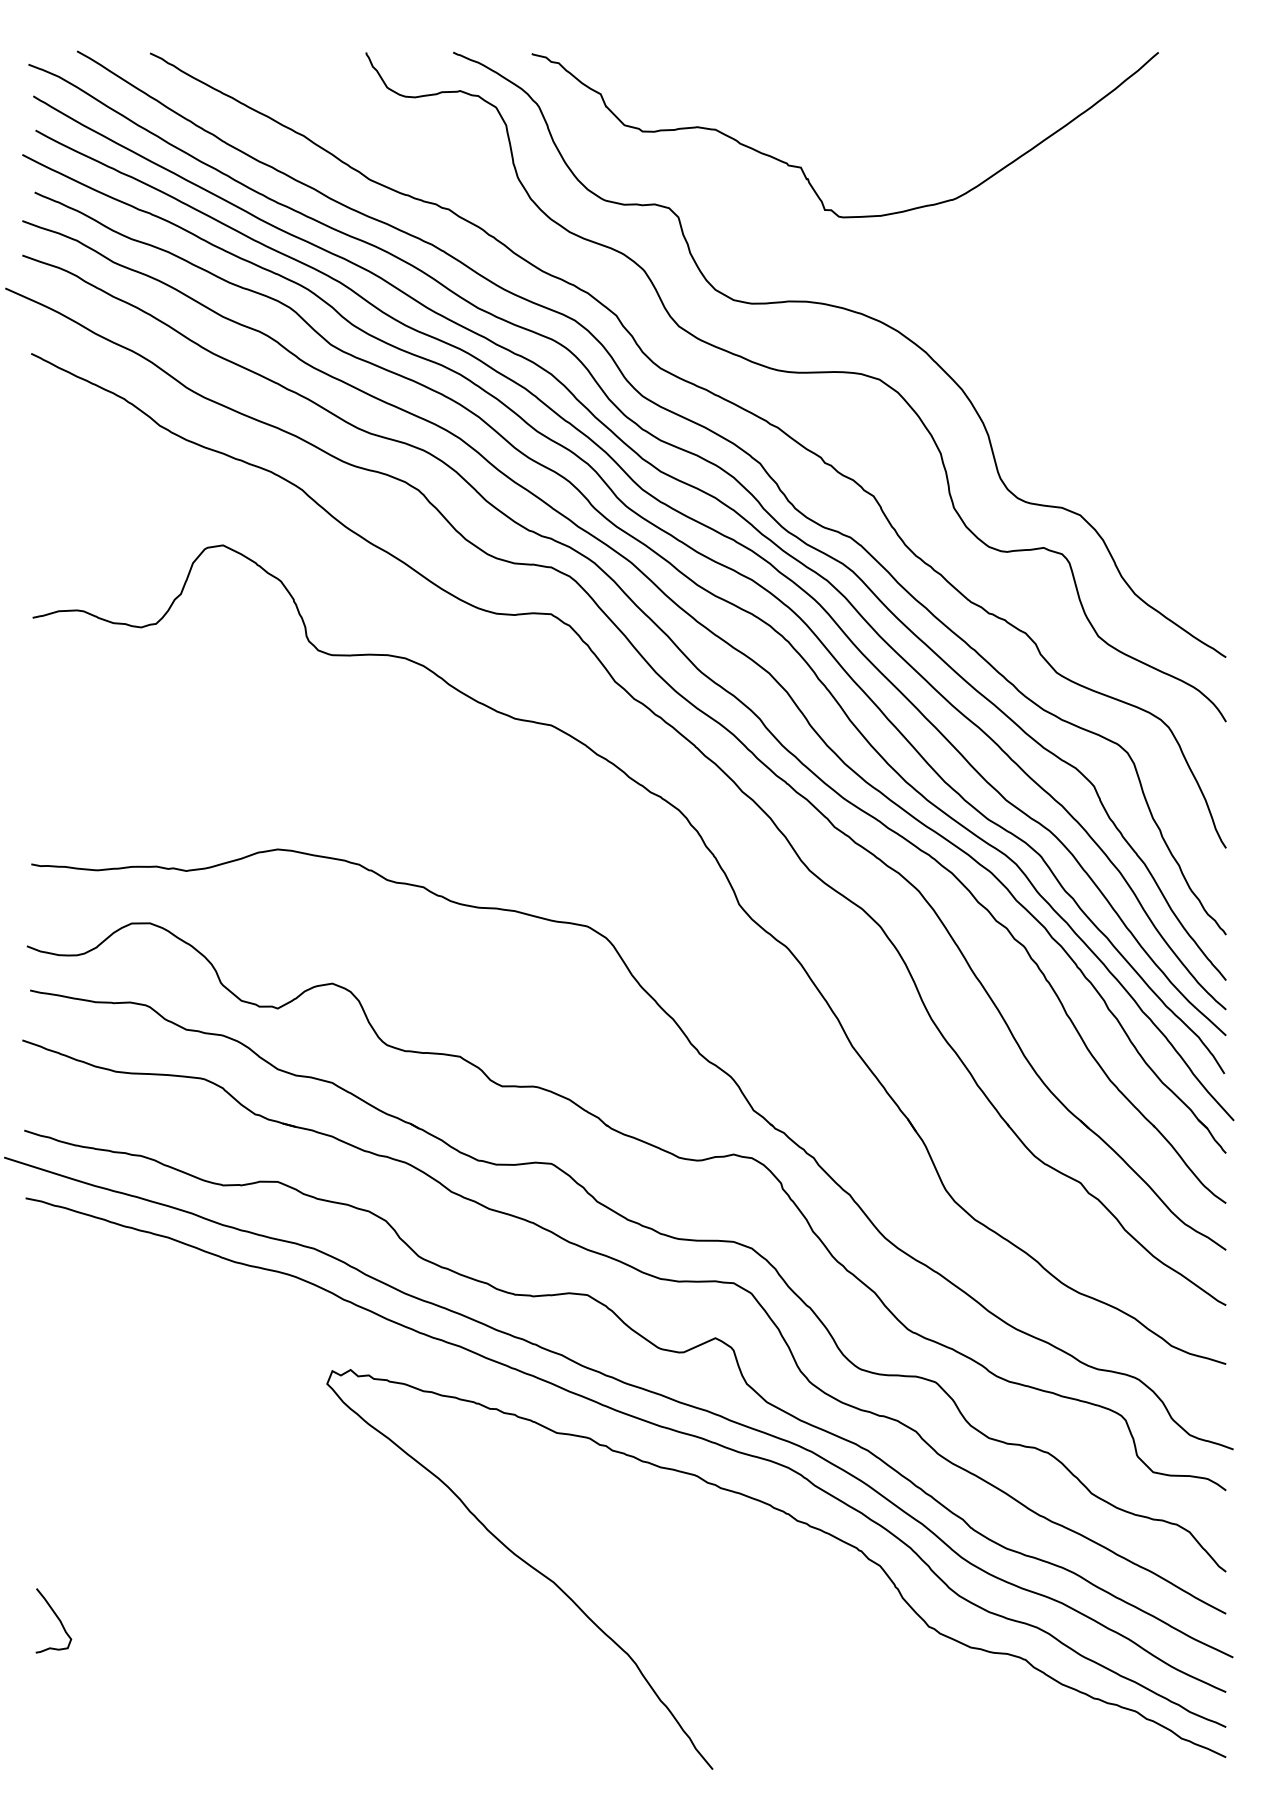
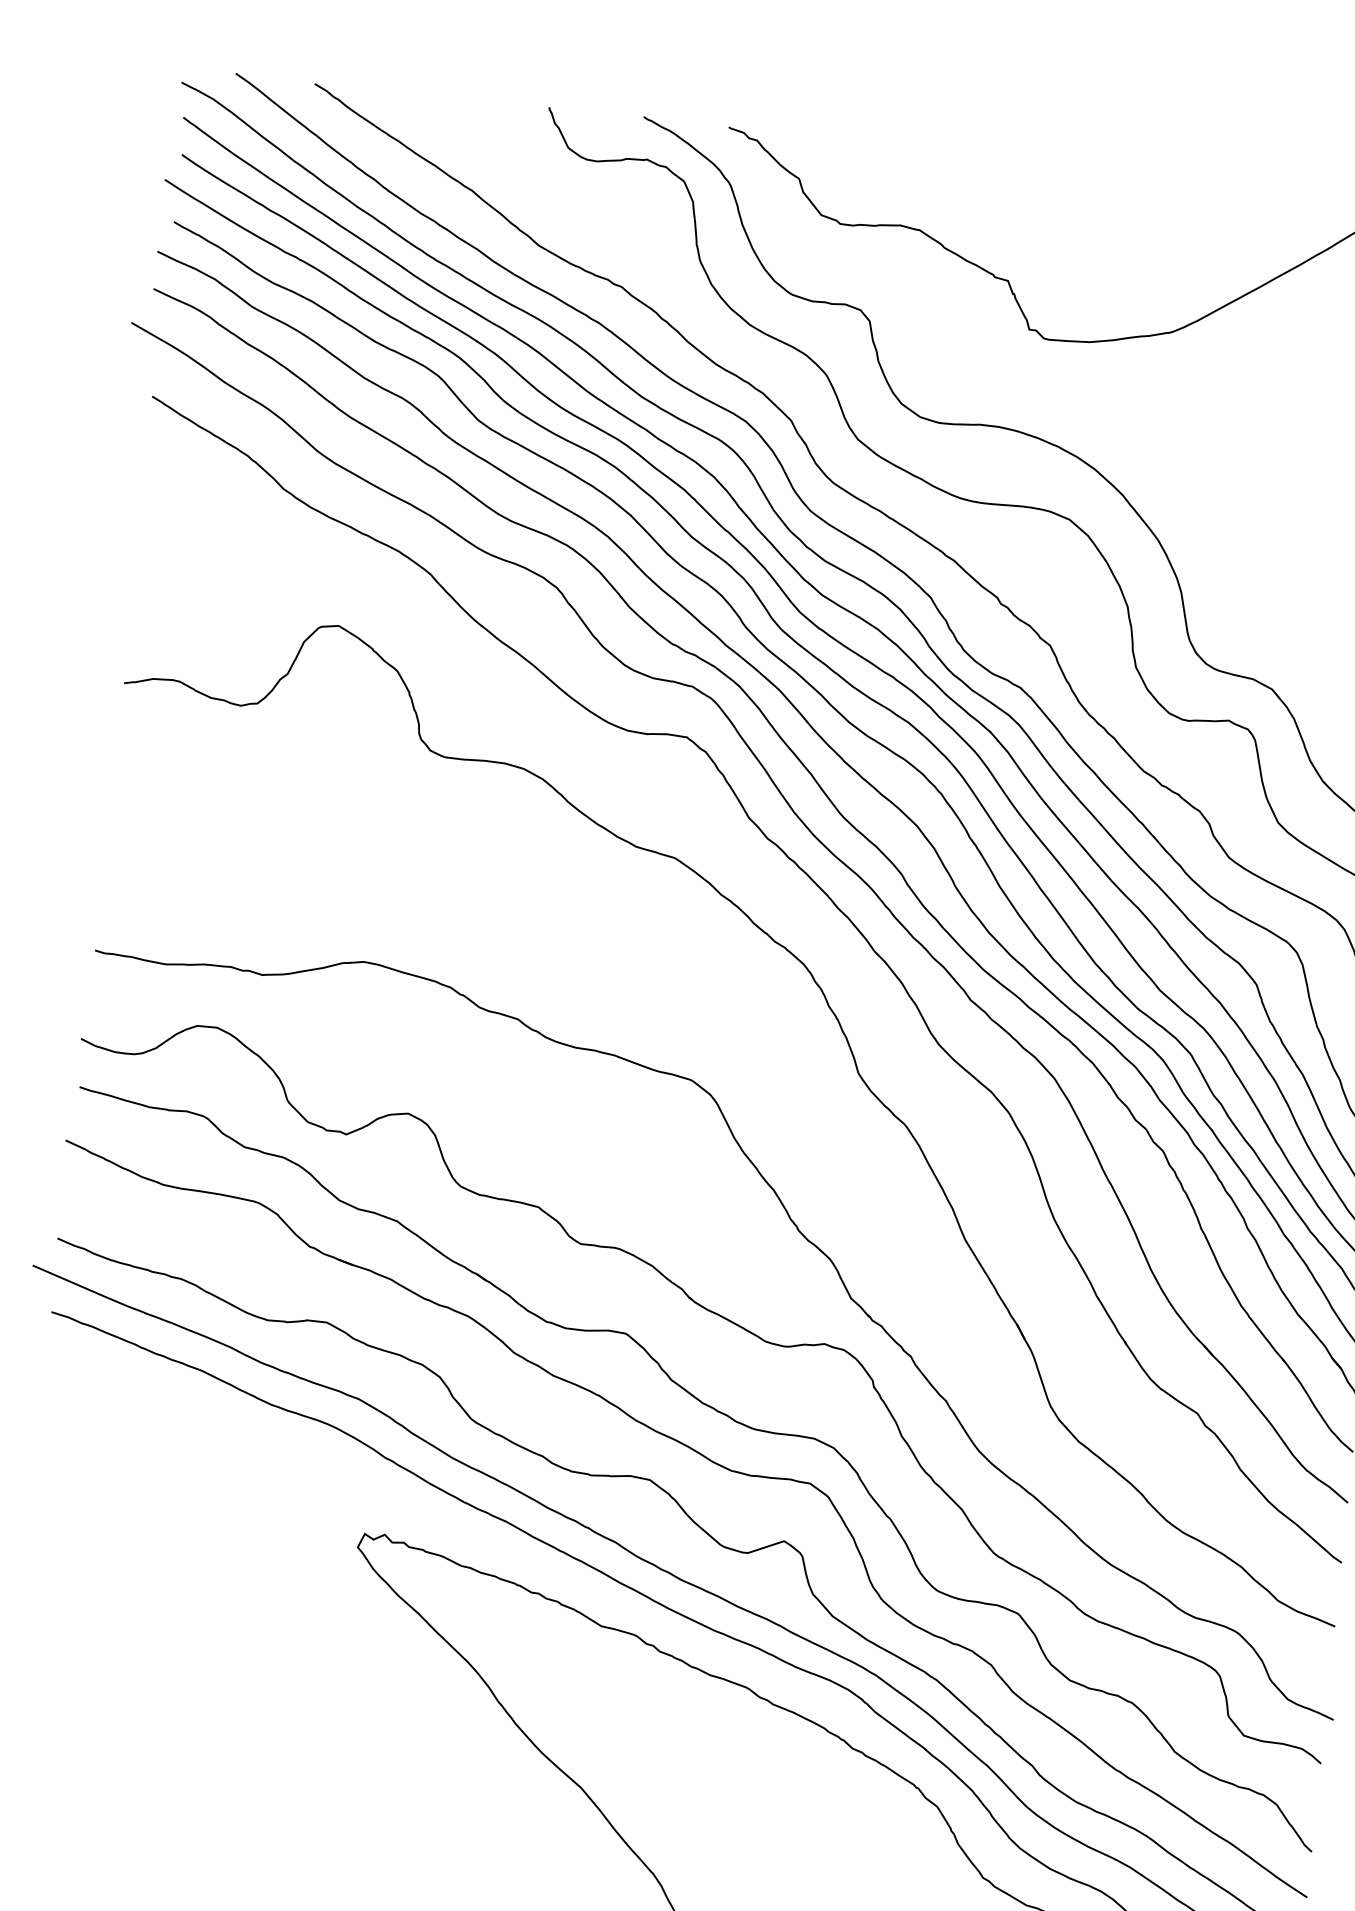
curve: (56, 1617) -> (37, 1770), removed

